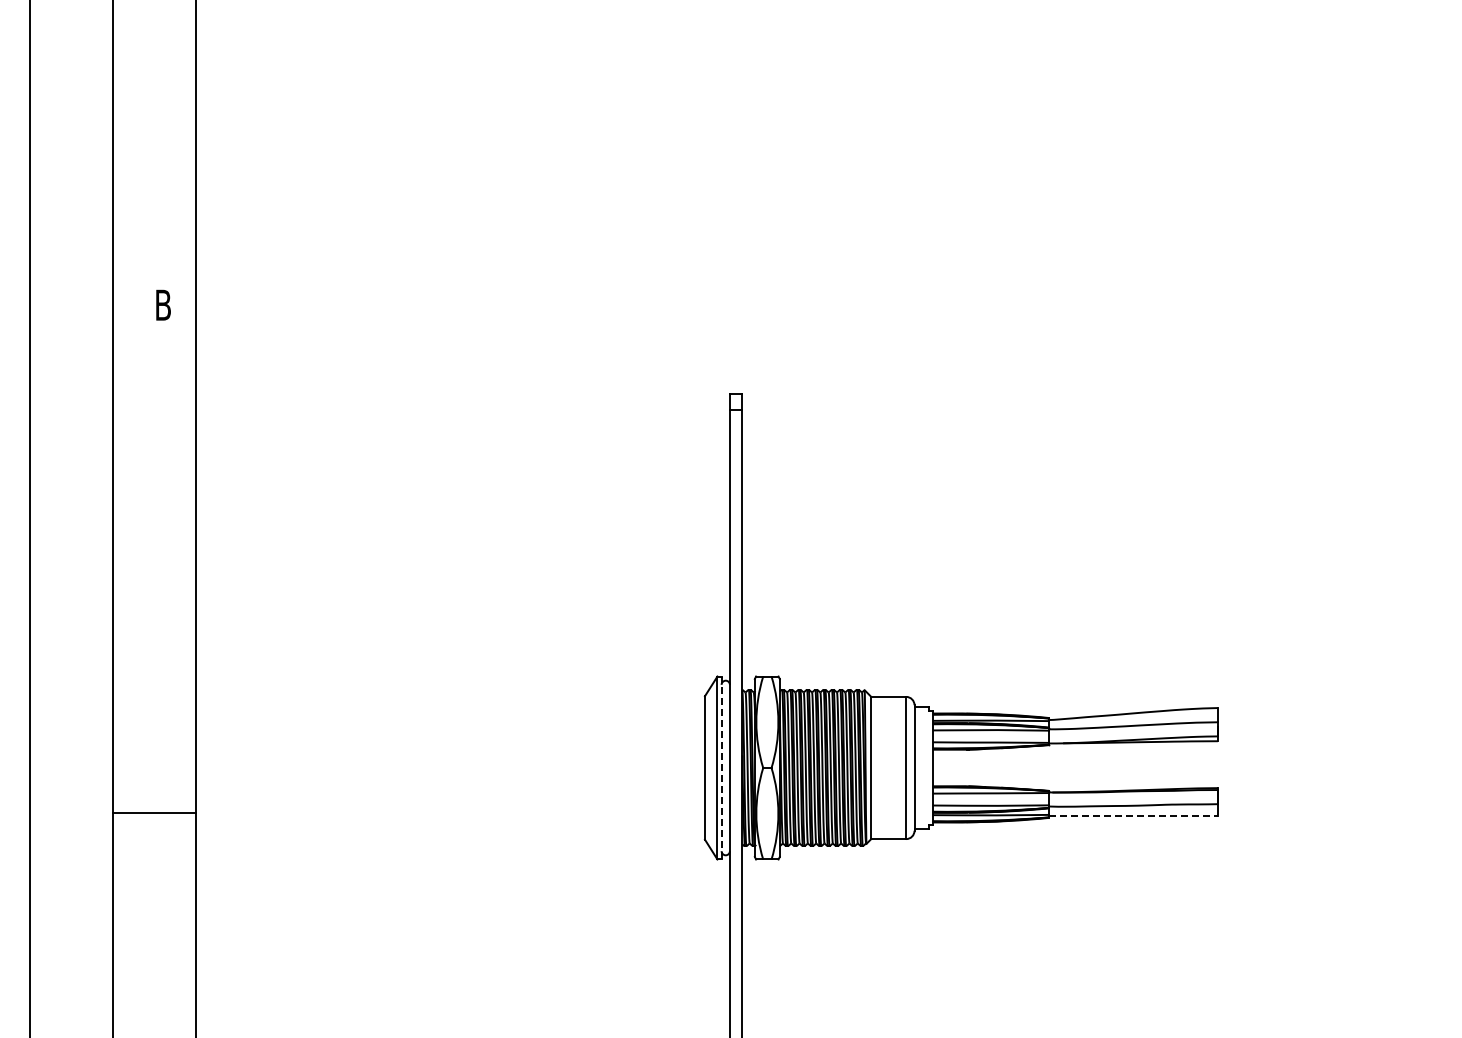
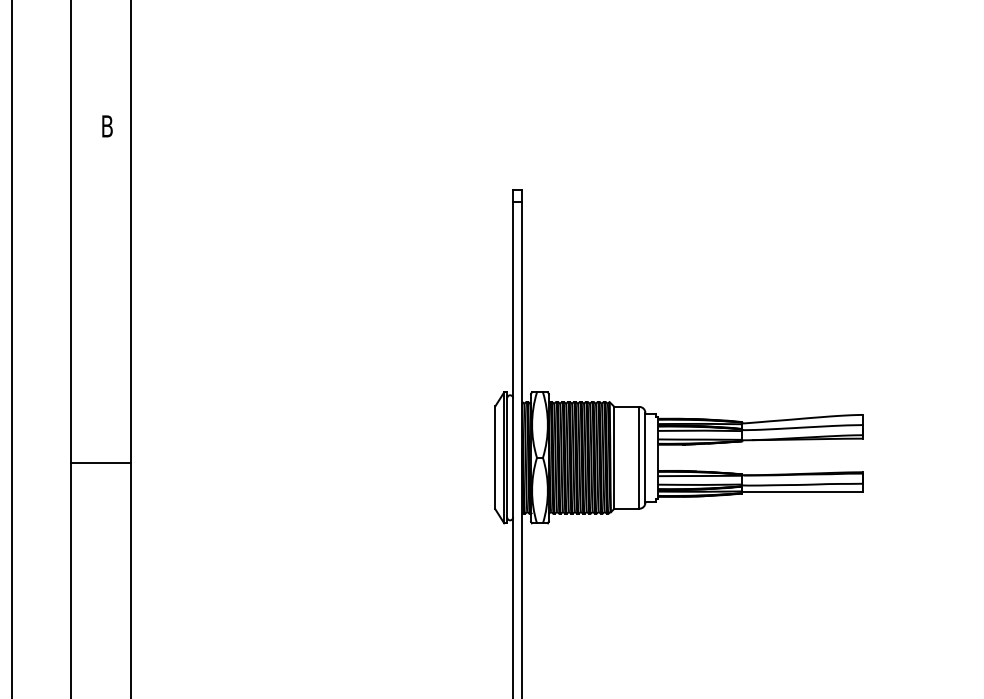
line: (721, 767) -> (507, 457), dashed -> solid
line: (153, 812) -> (100, 463), moved
line: (1134, 816) -> (802, 492), dashed -> solid

